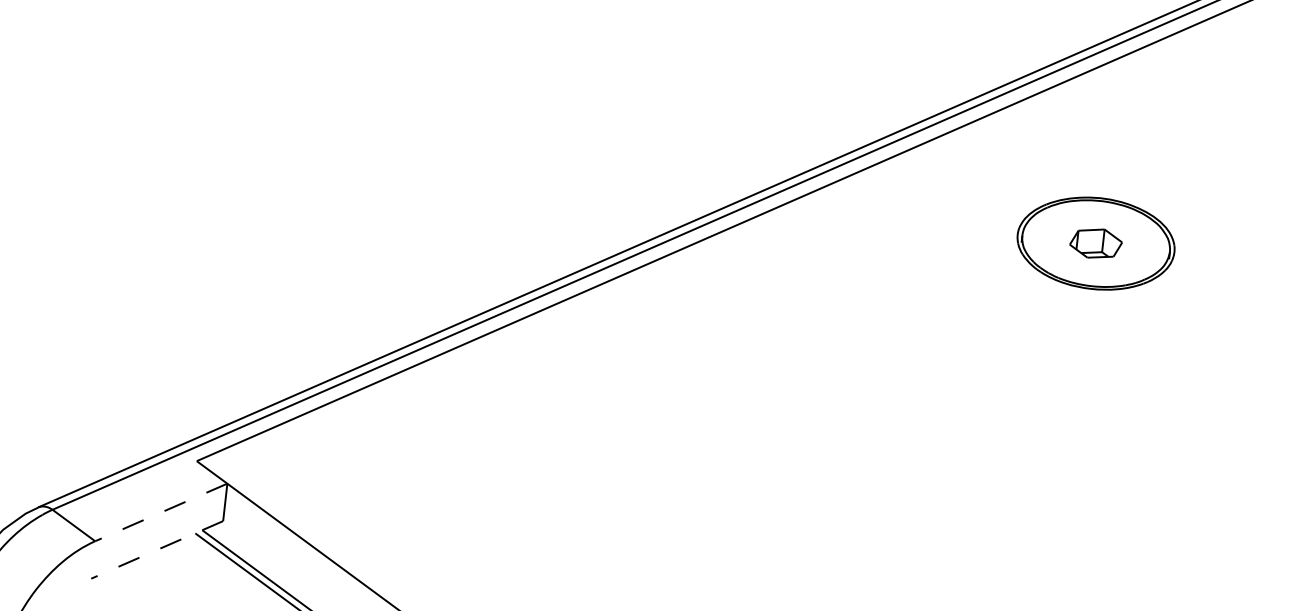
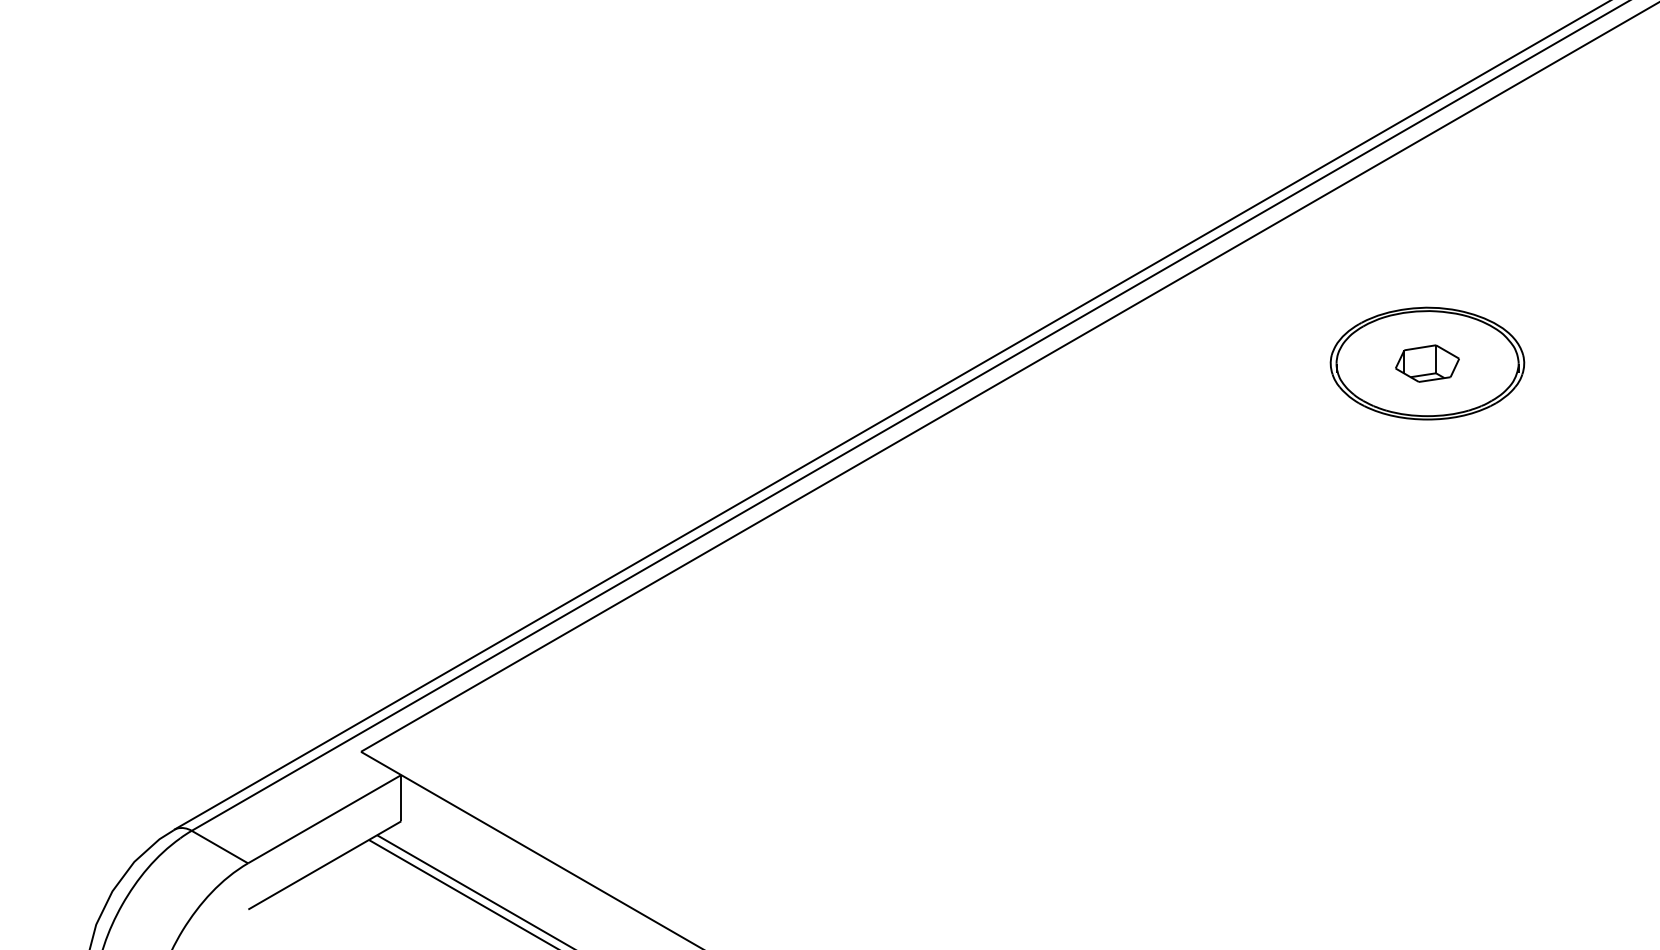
line: (161, 512) -> (324, 819), dashed -> solid
line: (156, 549) -> (324, 865), dashed -> solid

